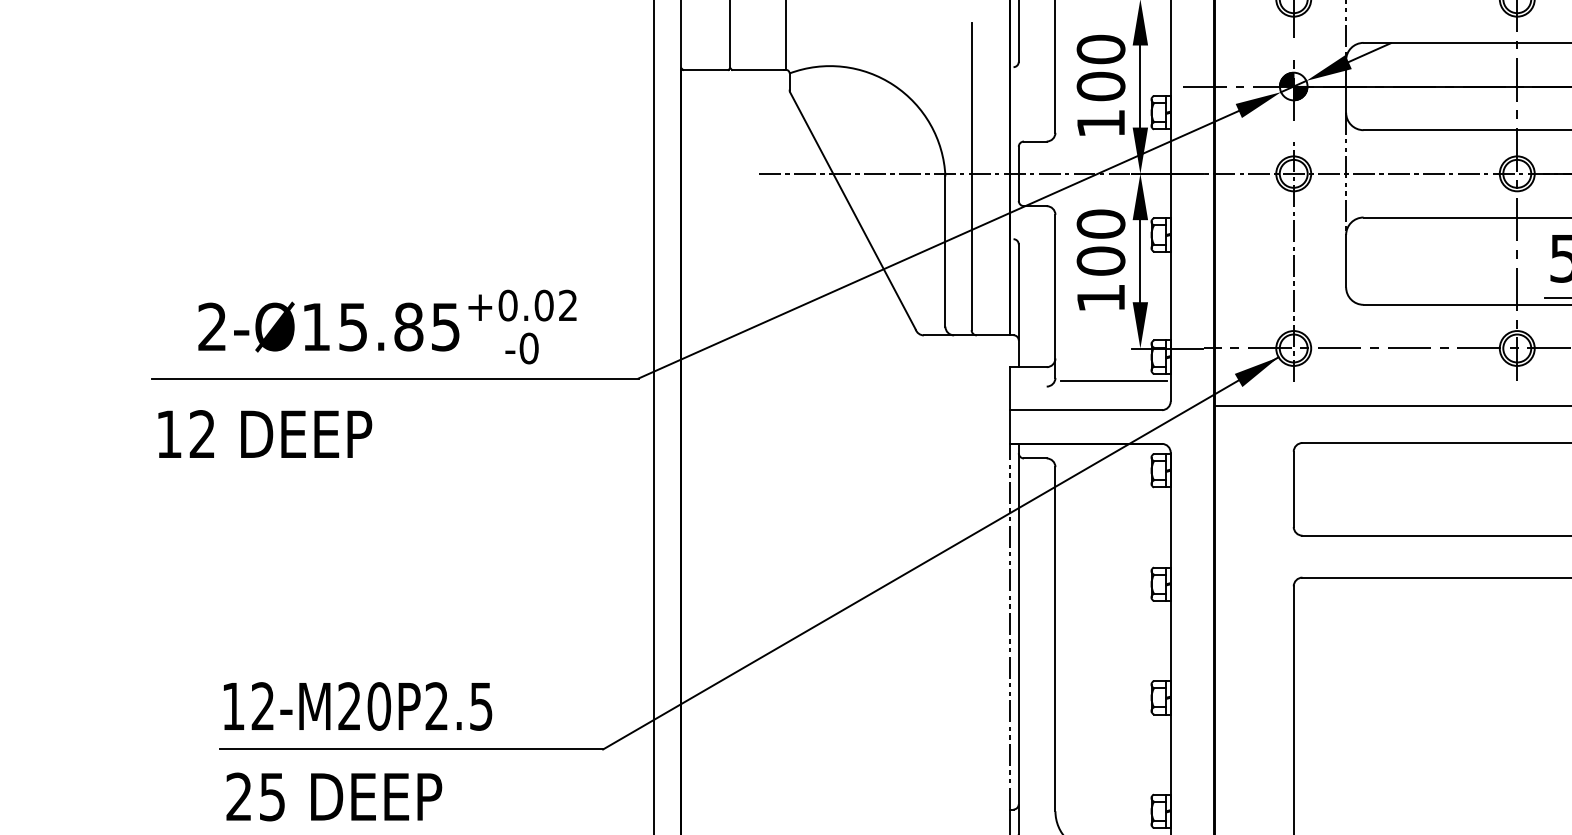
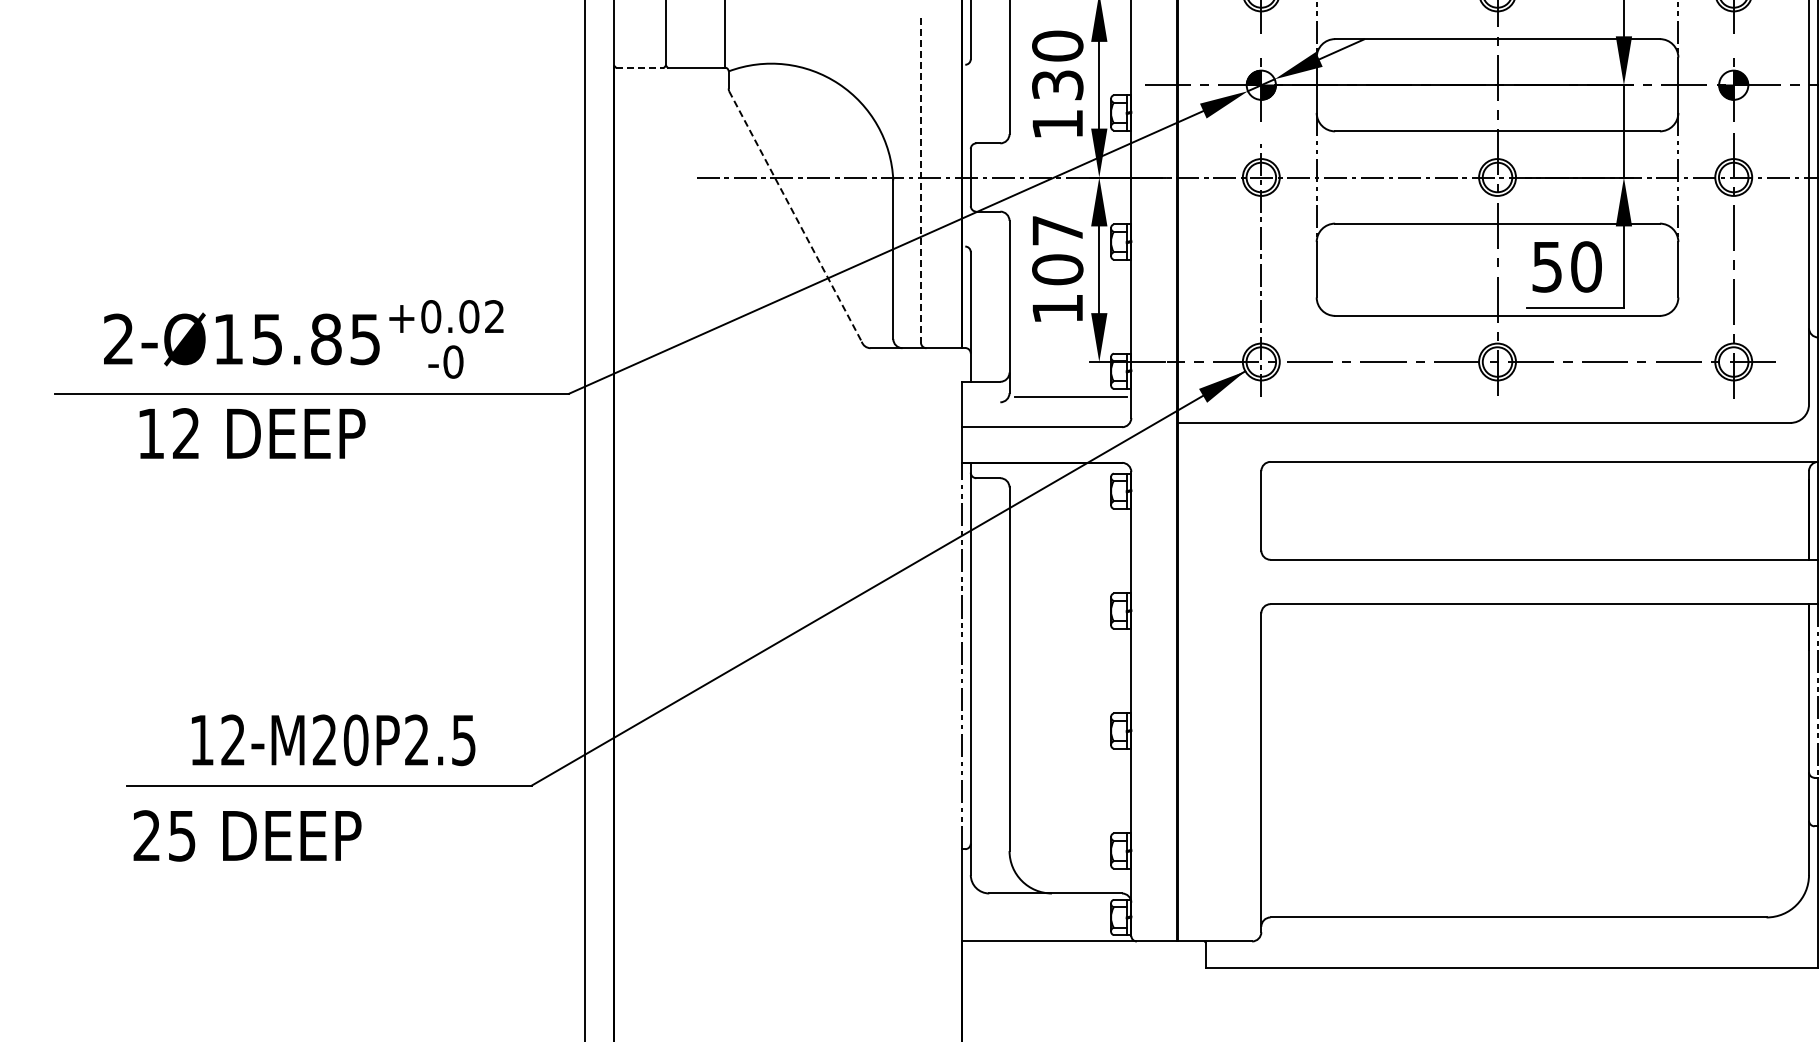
line: (706, 69) -> (640, 67), solid -> dashed
text: (1100, 85) -> (1057, 84), 100 -> 130
line: (971, 176) -> (920, 180), solid -> dashed
line: (852, 210) -> (795, 216), solid -> dashed
text: (1100, 224) -> (1057, 230), 100 -> 107
text: (265, 434) -> (252, 433), moved
text: (357, 706) -> (333, 740), moved

